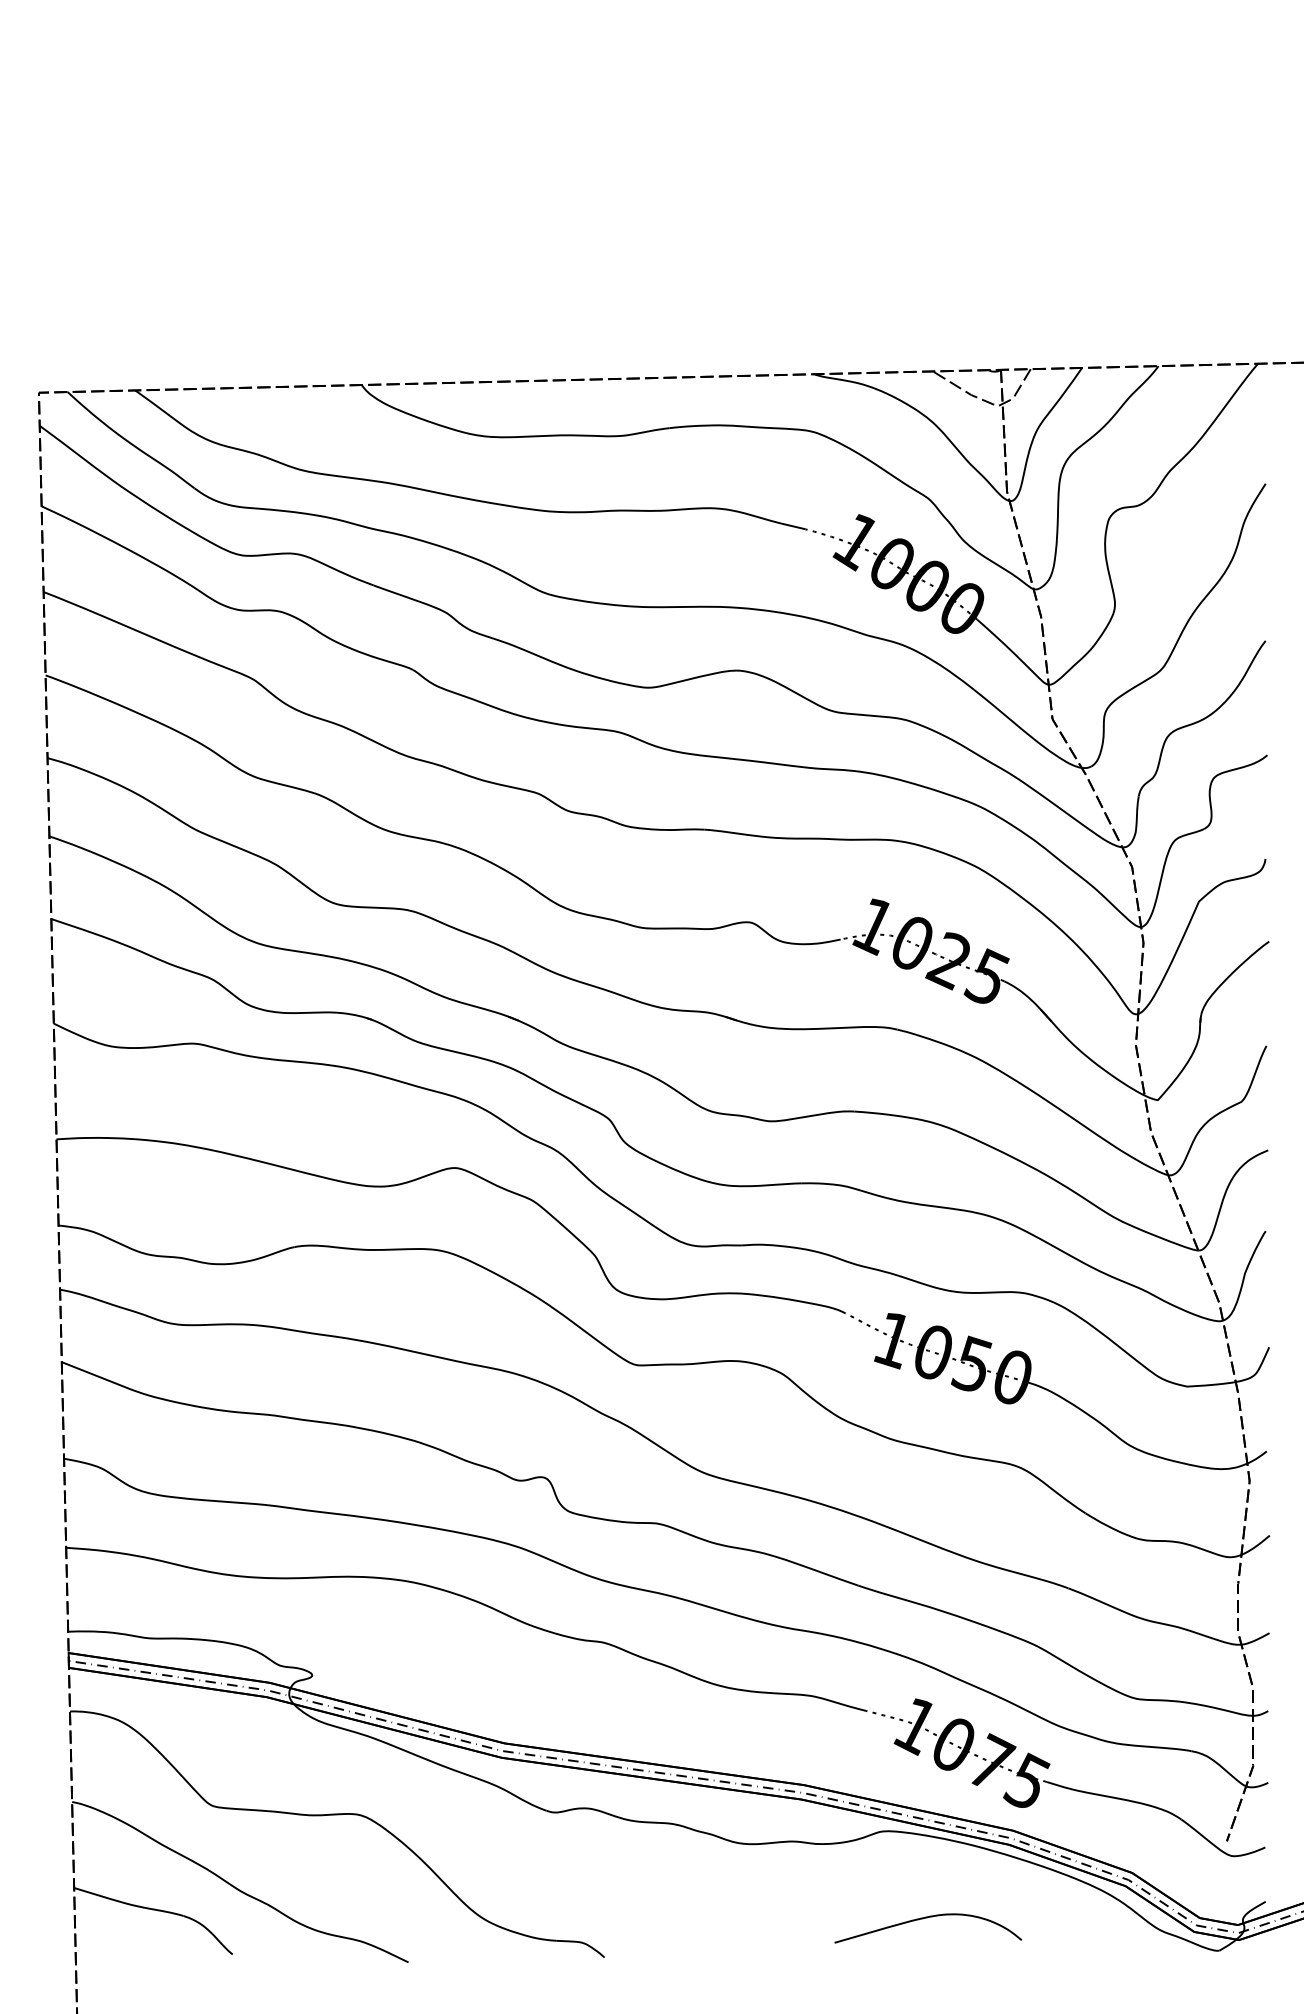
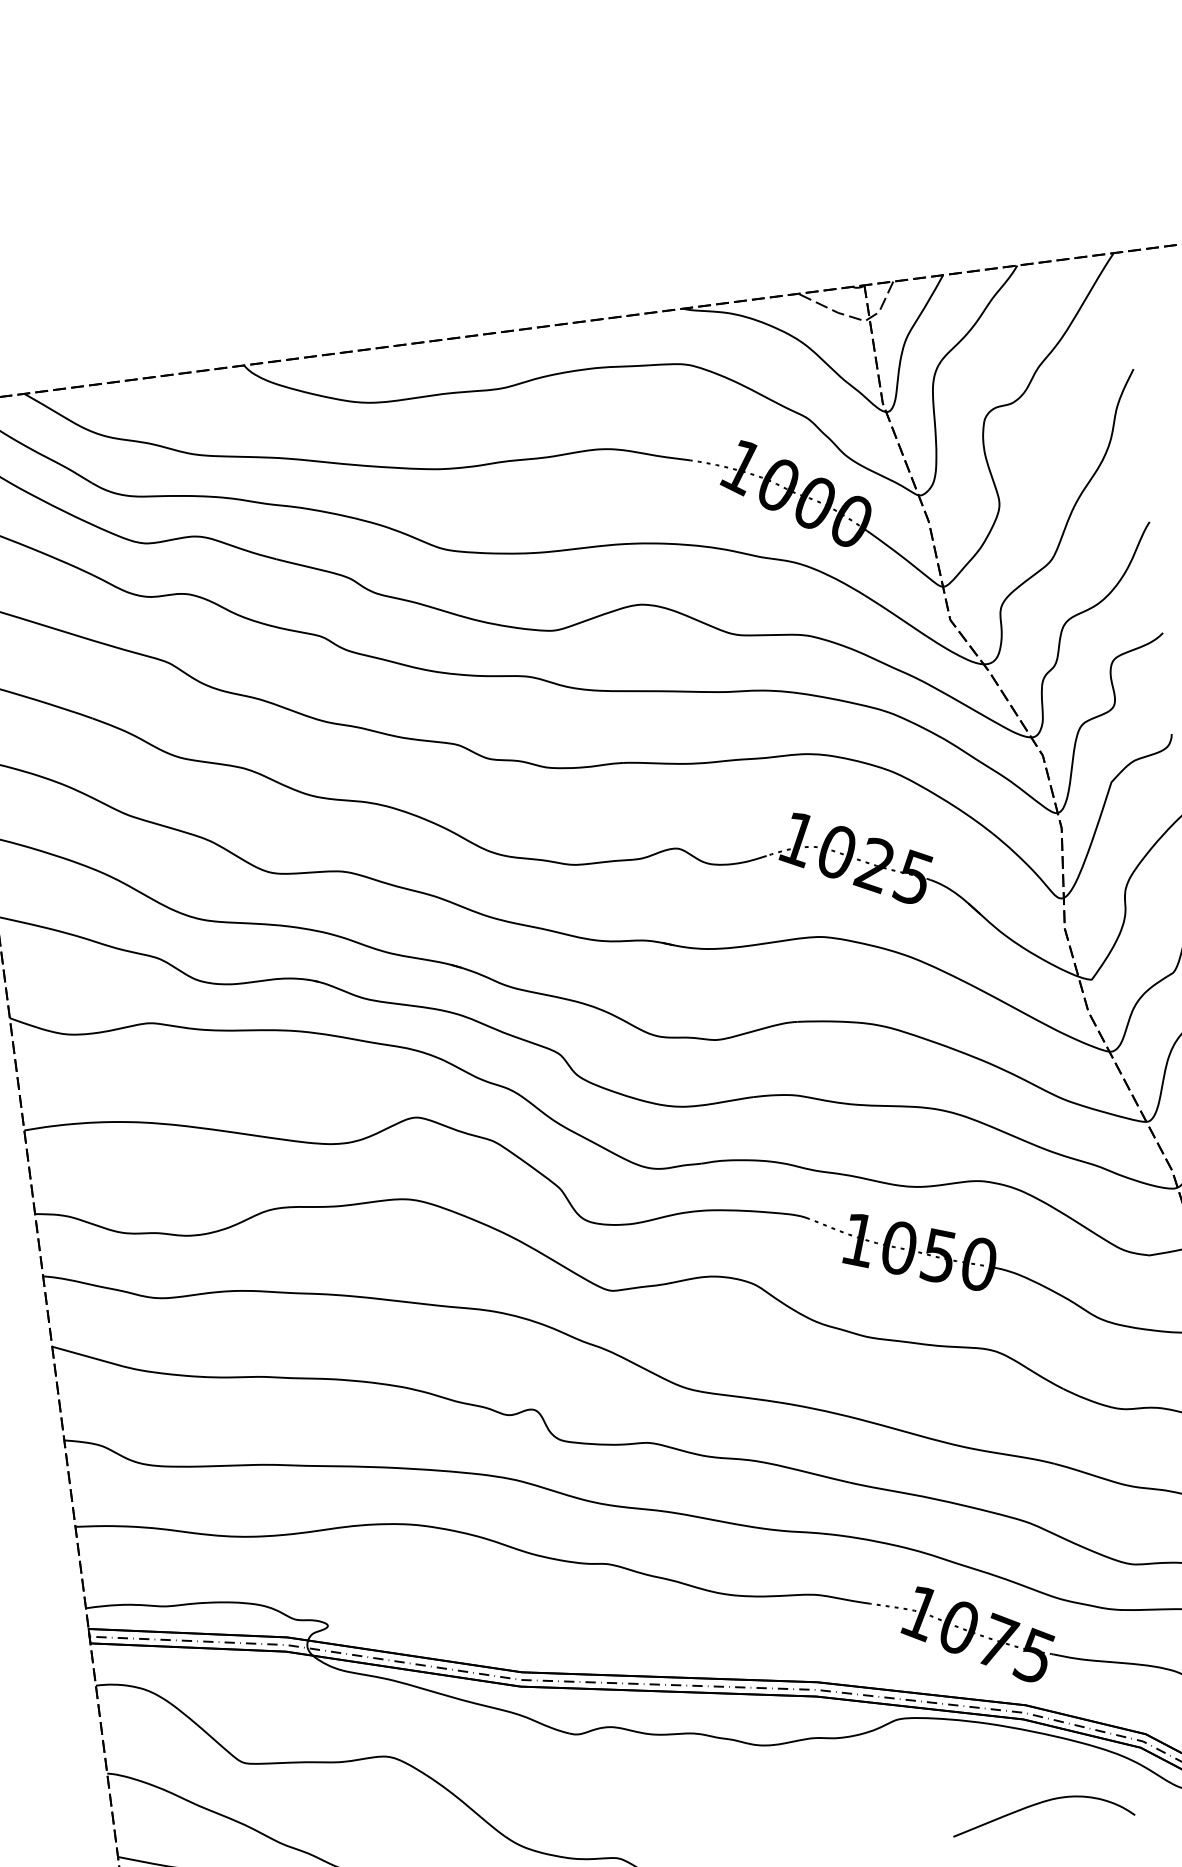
curve: (927, 1918) -> (1041, 1803), moved

